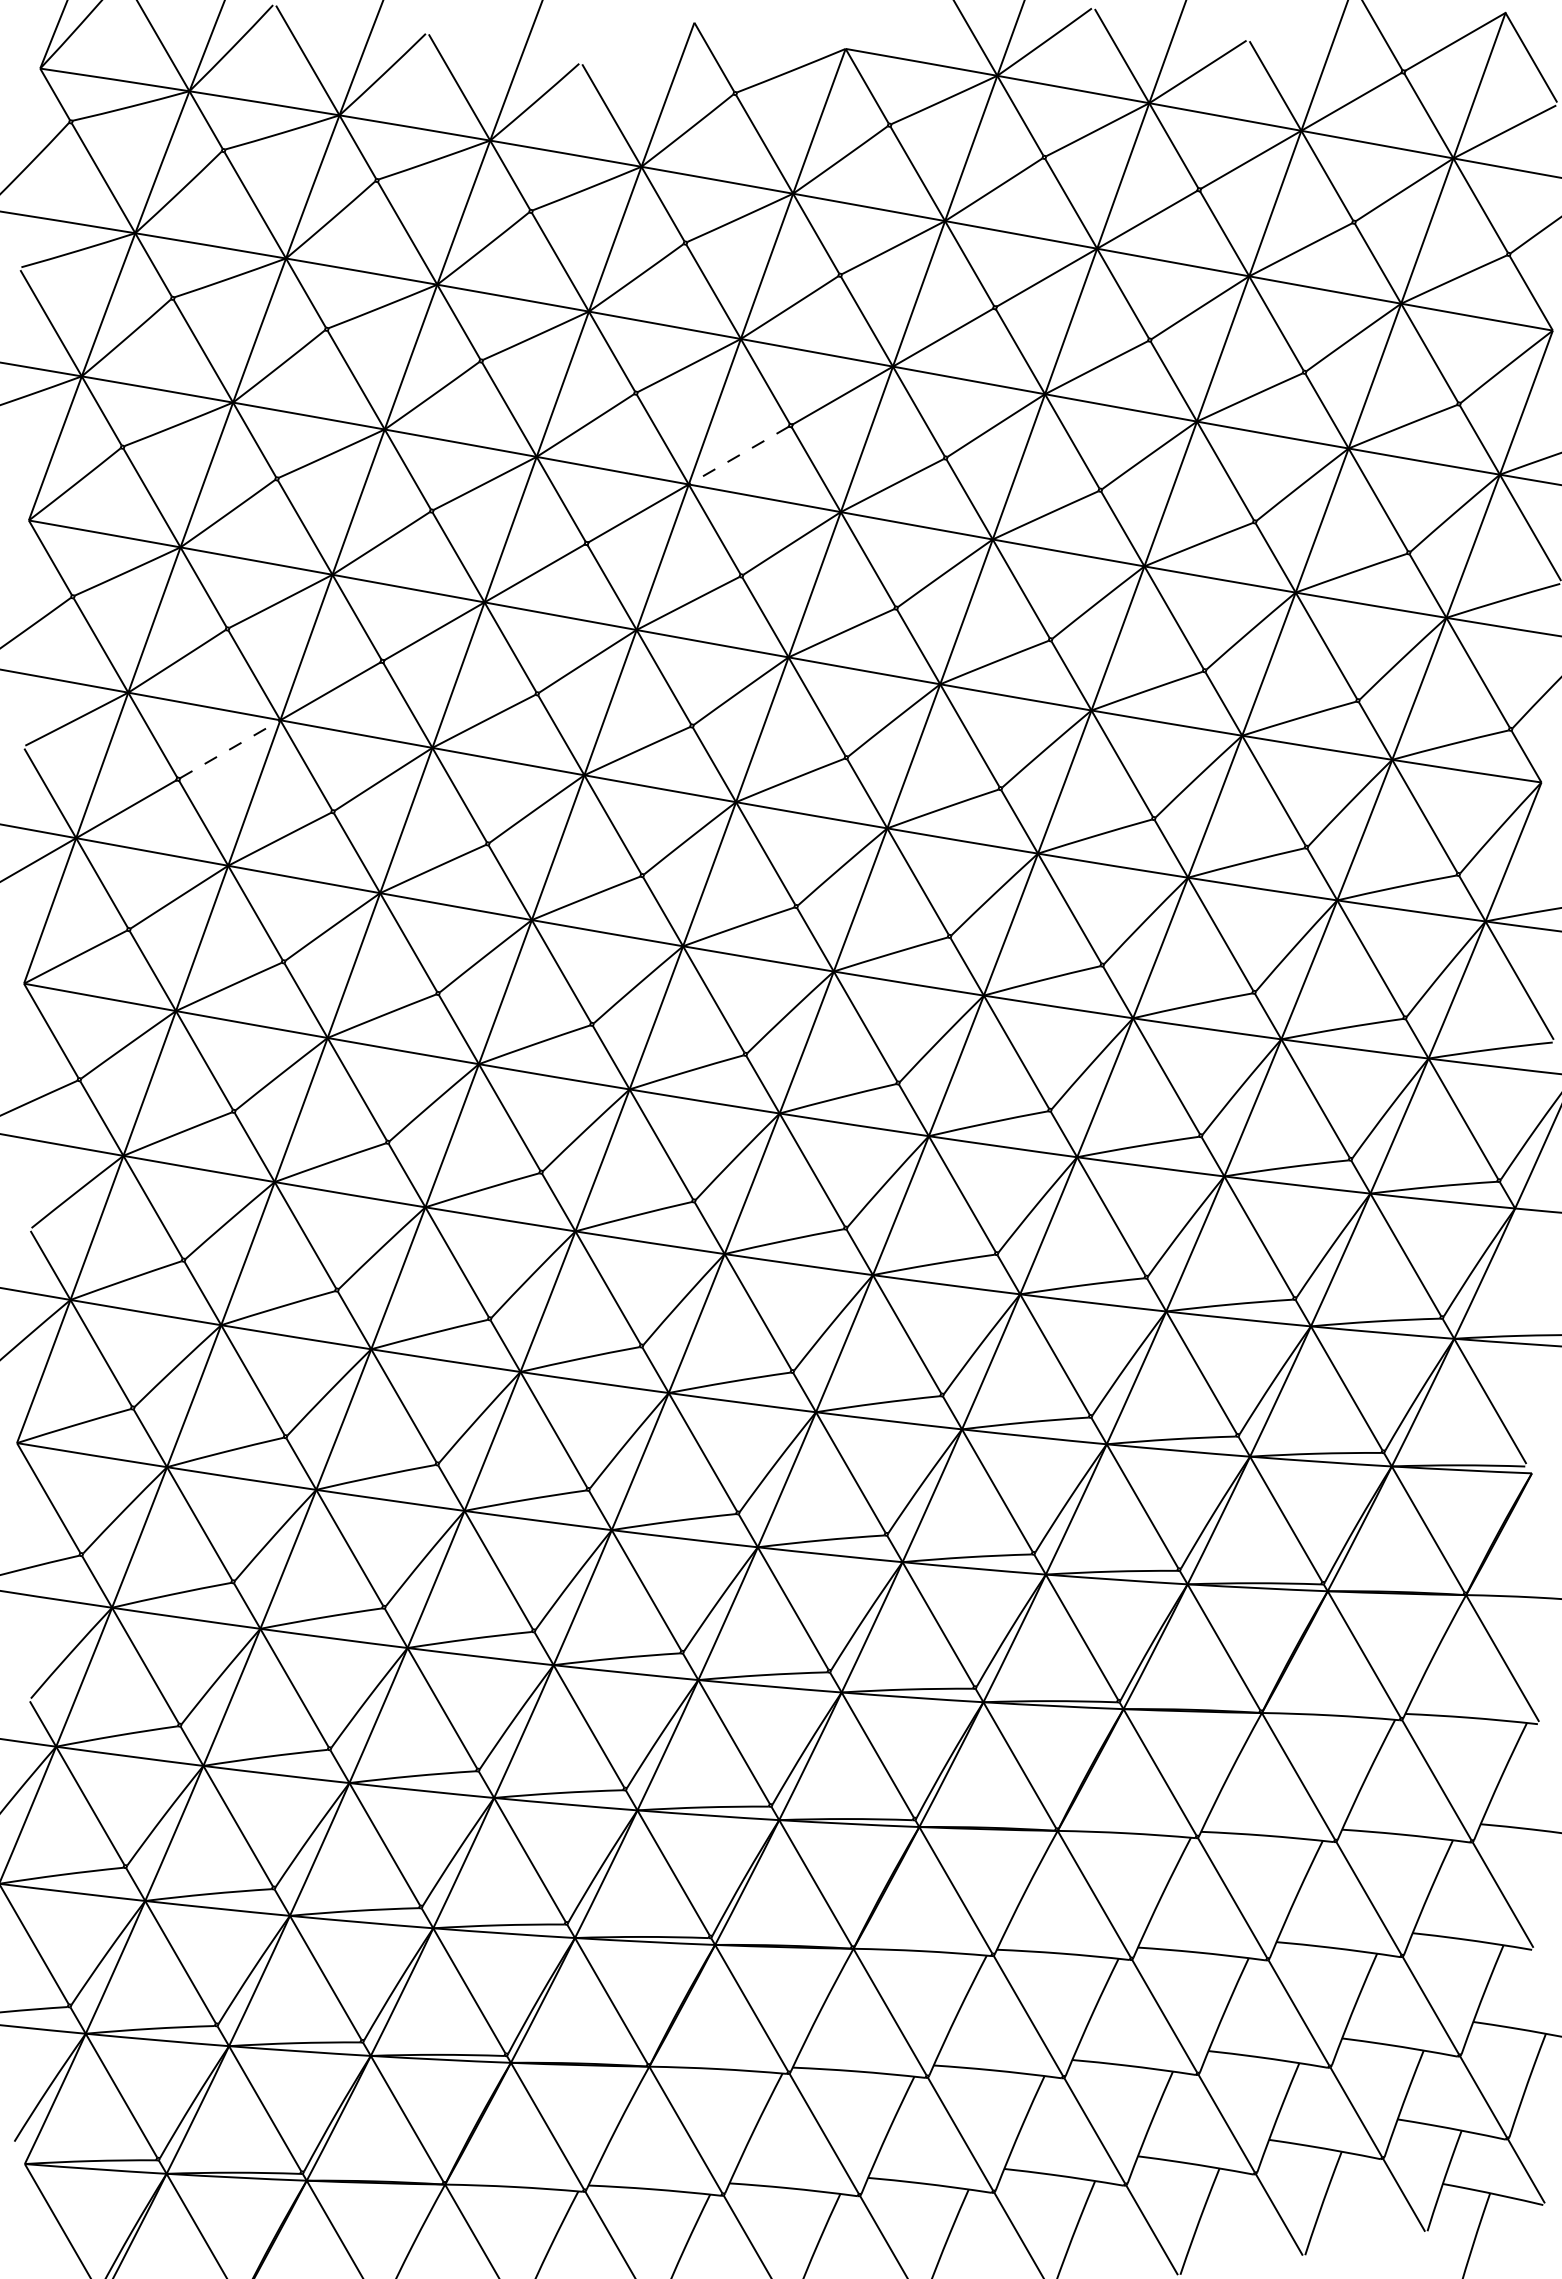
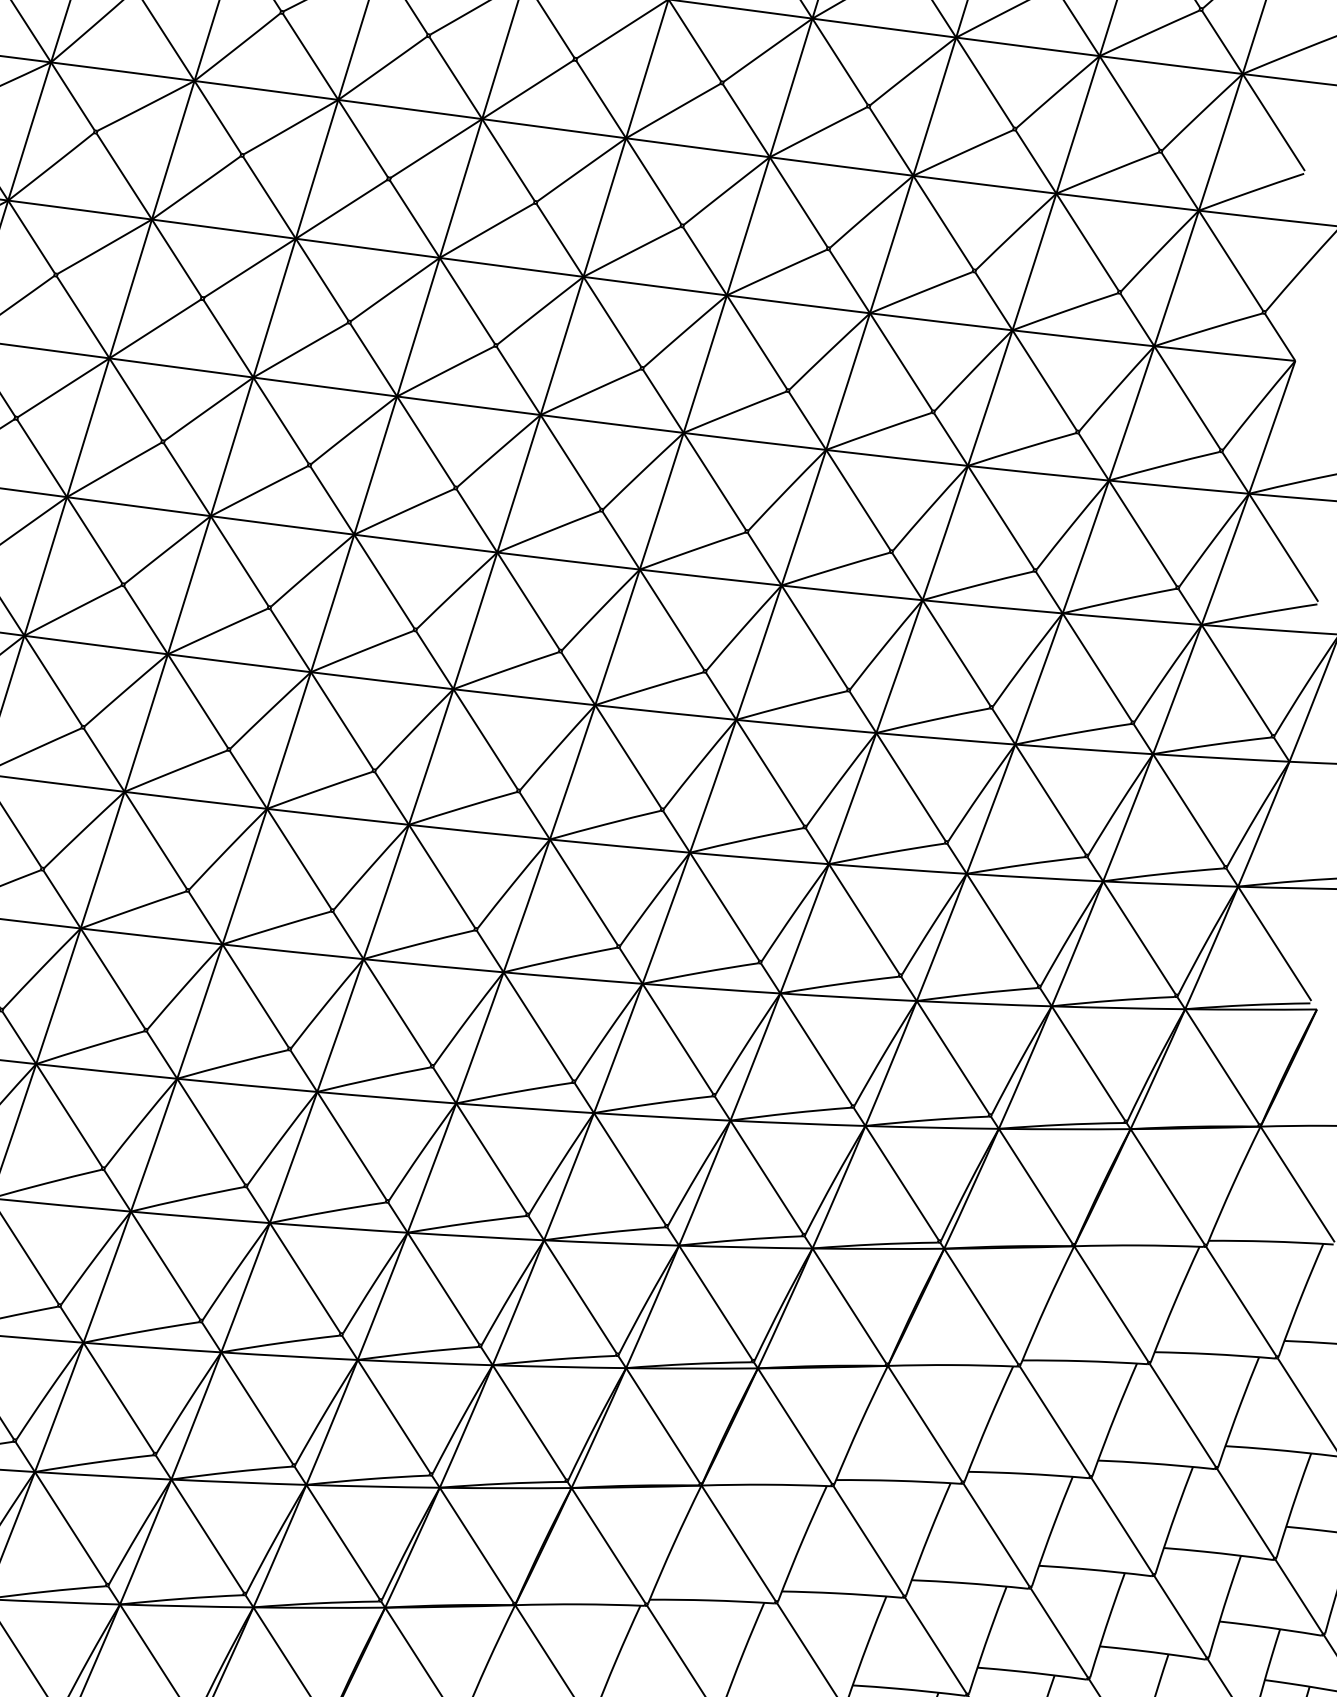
line: (738, 455) -> (527, 89), dashed -> solid
line: (230, 749) -> (63, 387), dashed -> solid

